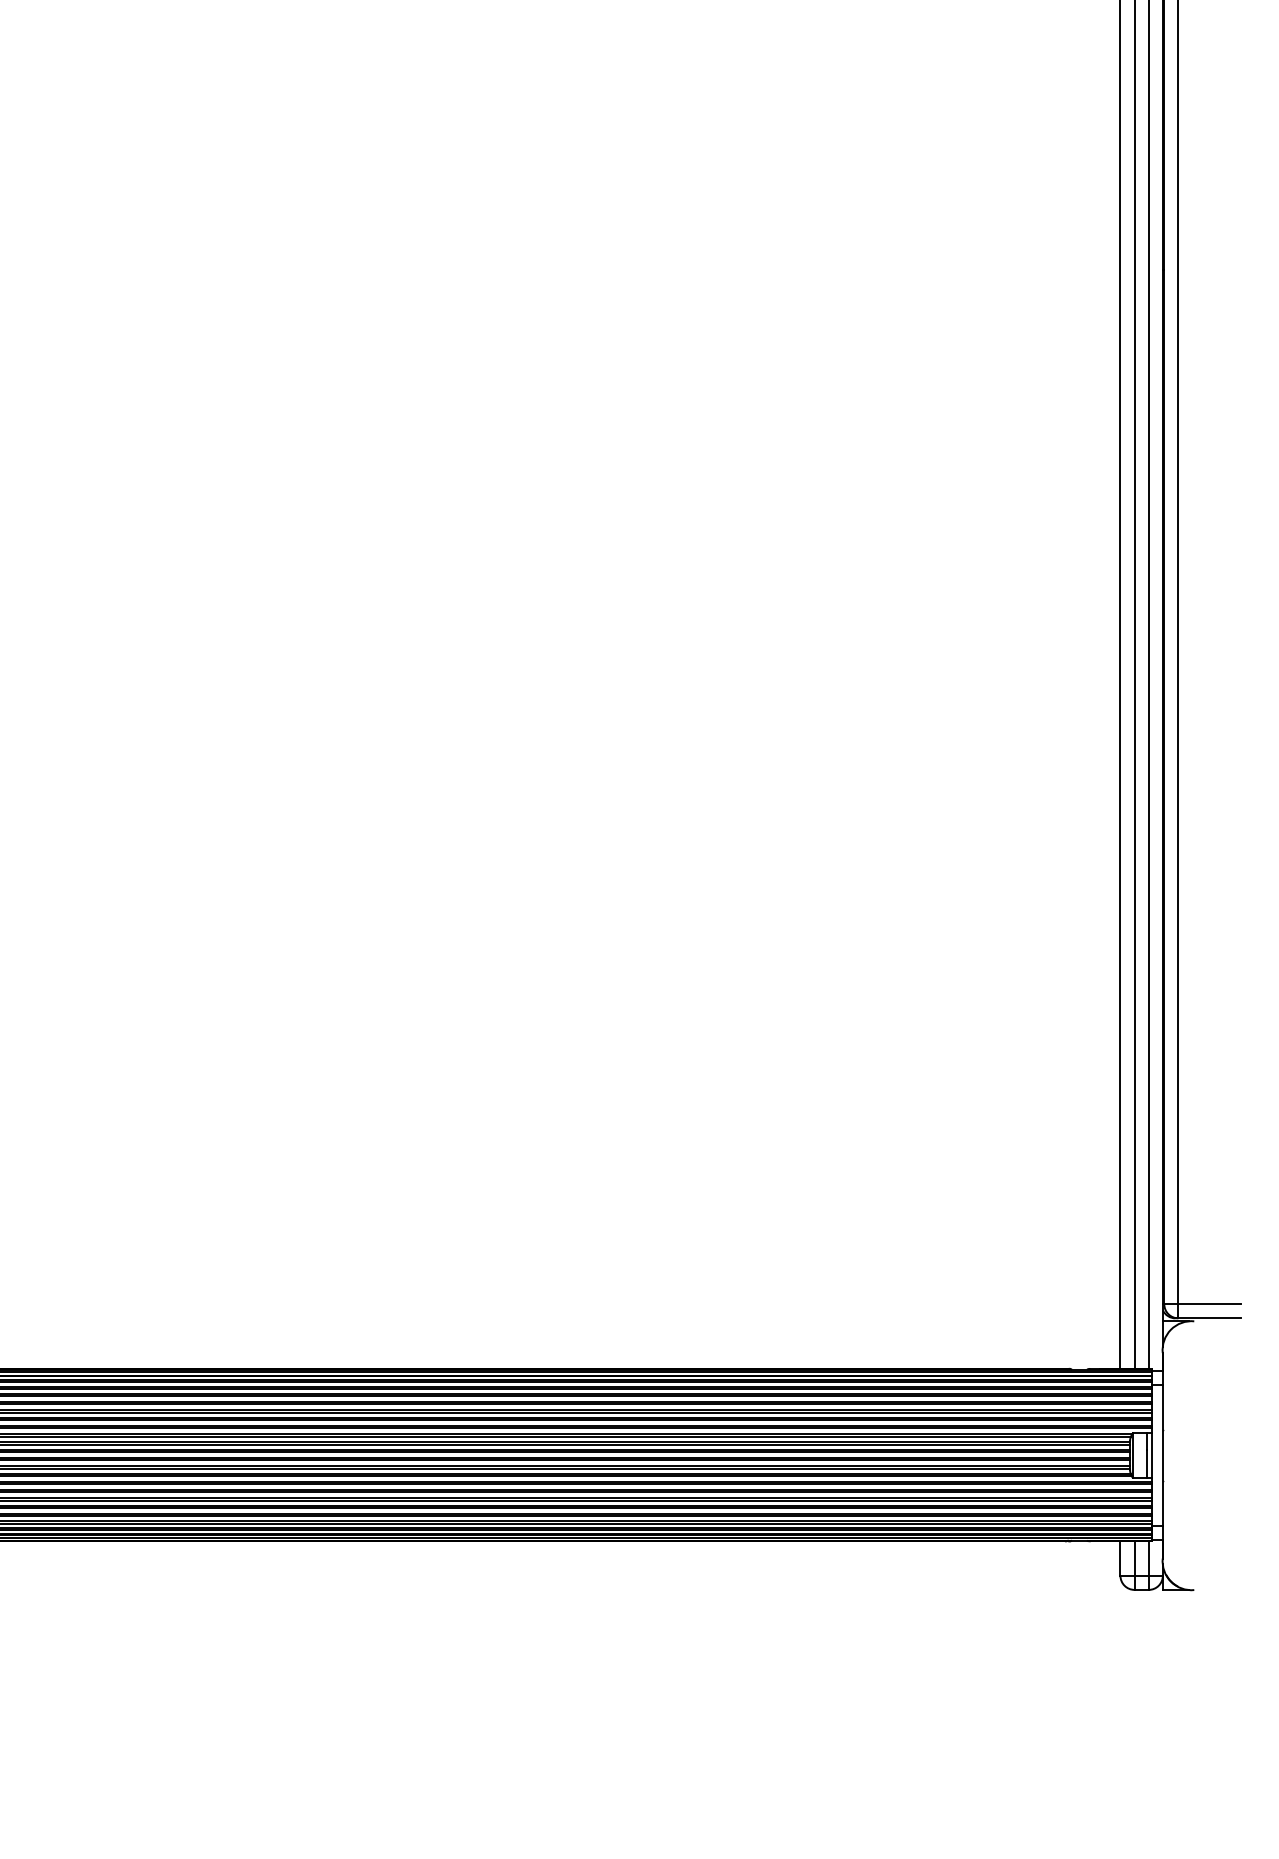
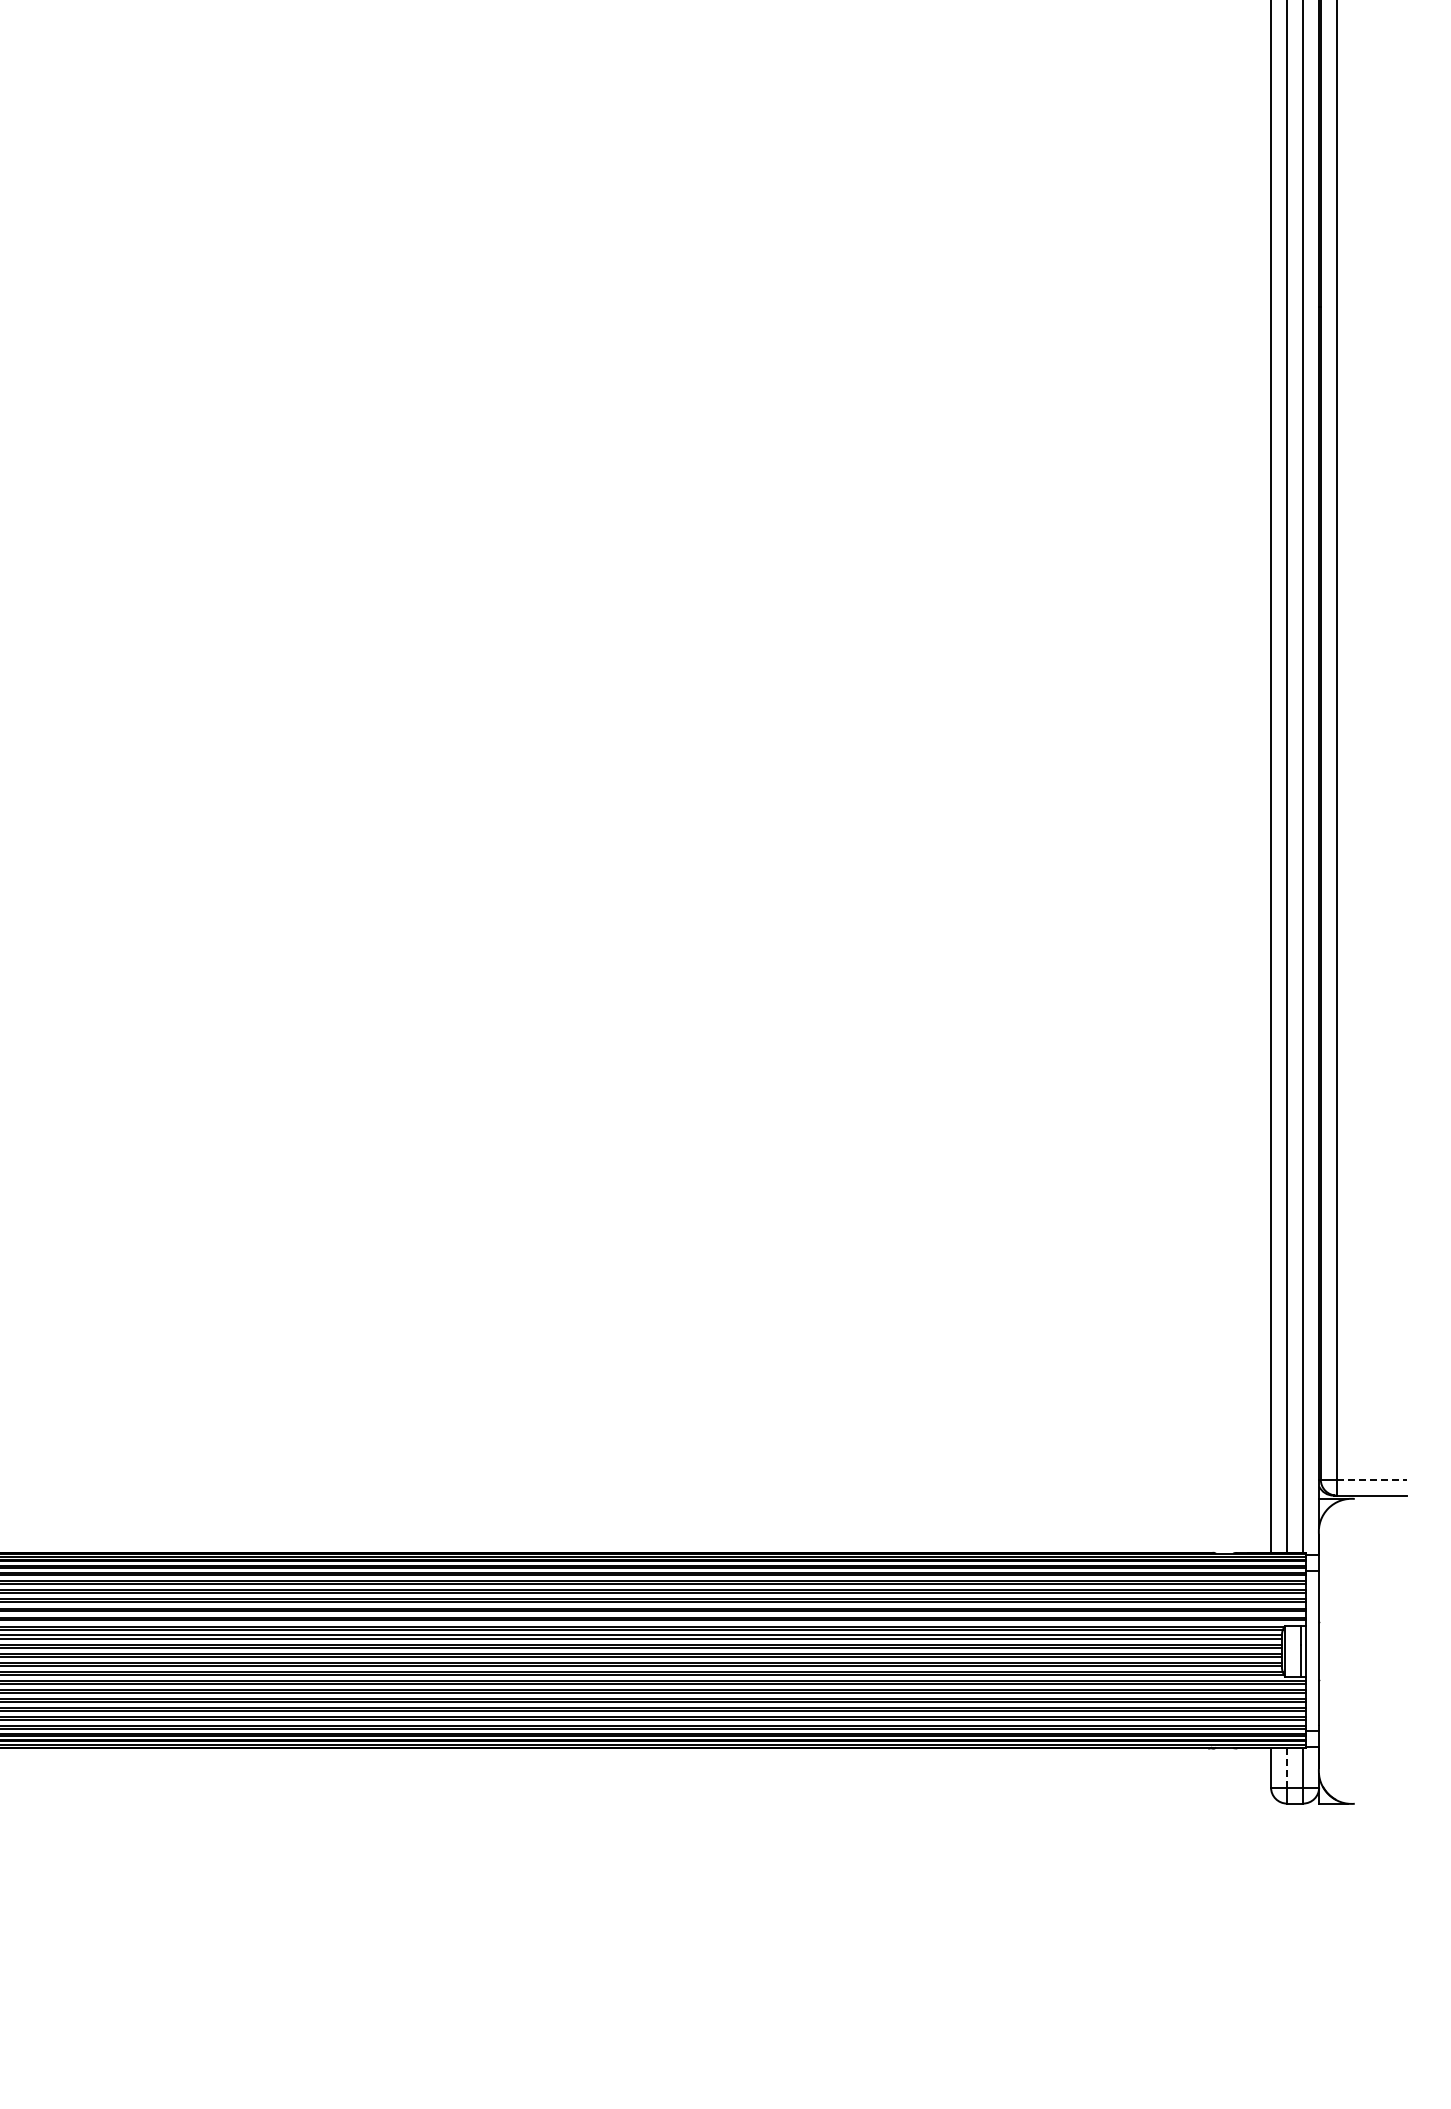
line: (1209, 1304) -> (1372, 1479), solid -> dashed
line: (1134, 1558) -> (1287, 1768), solid -> dashed

